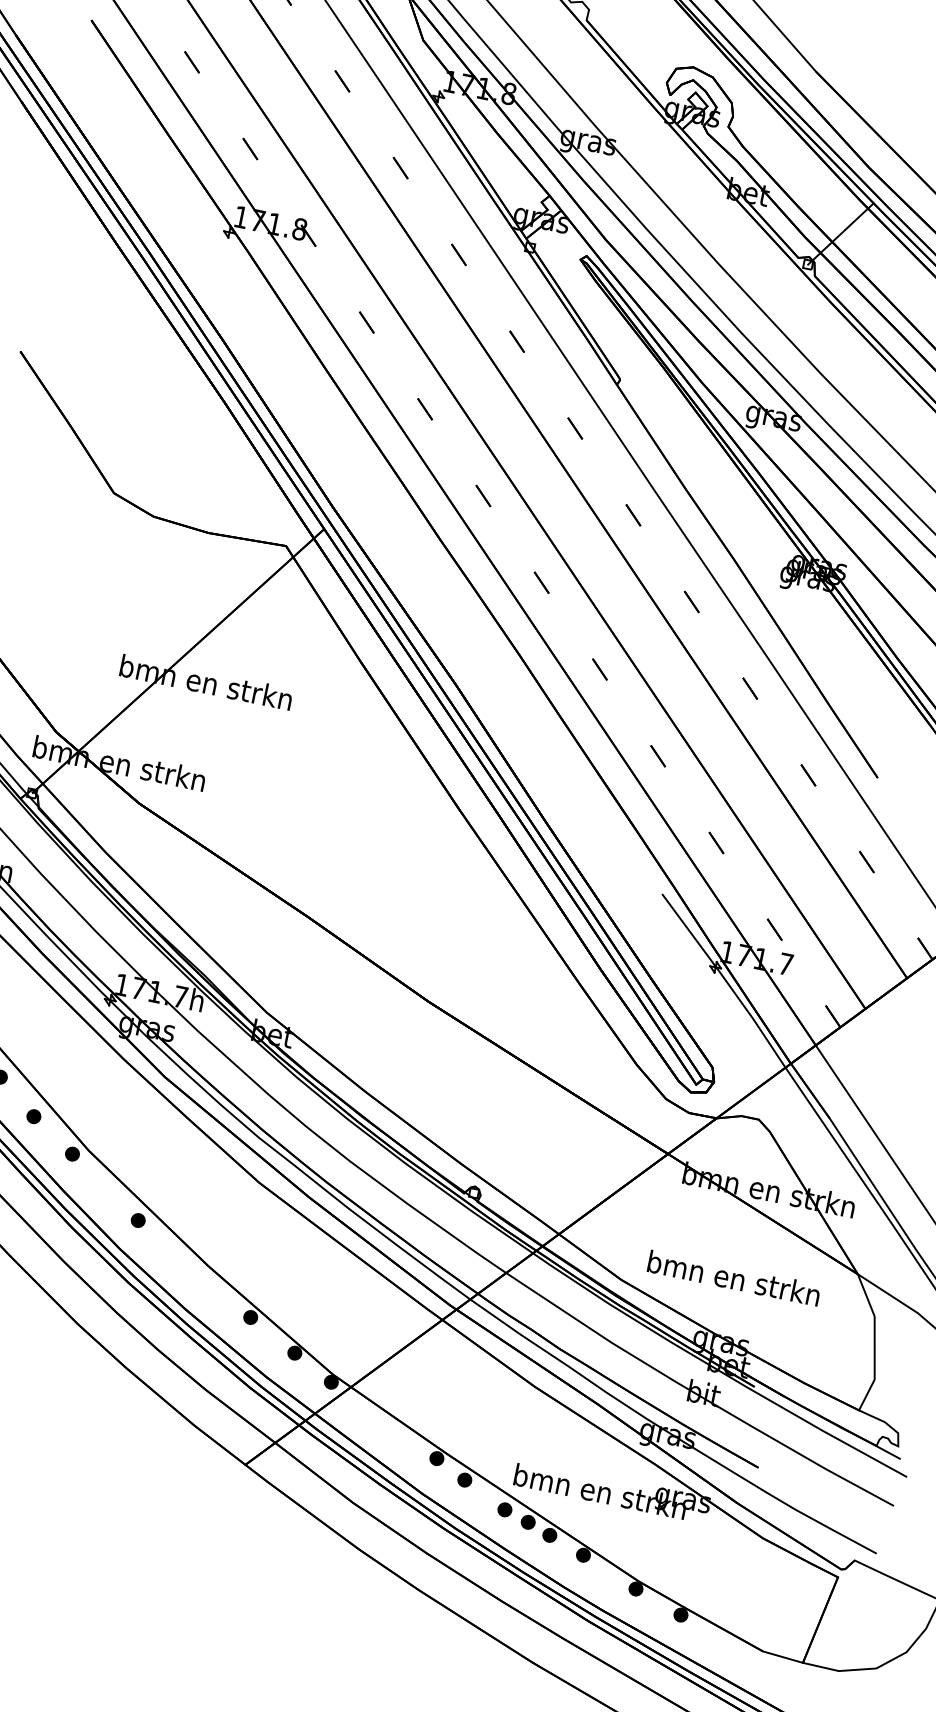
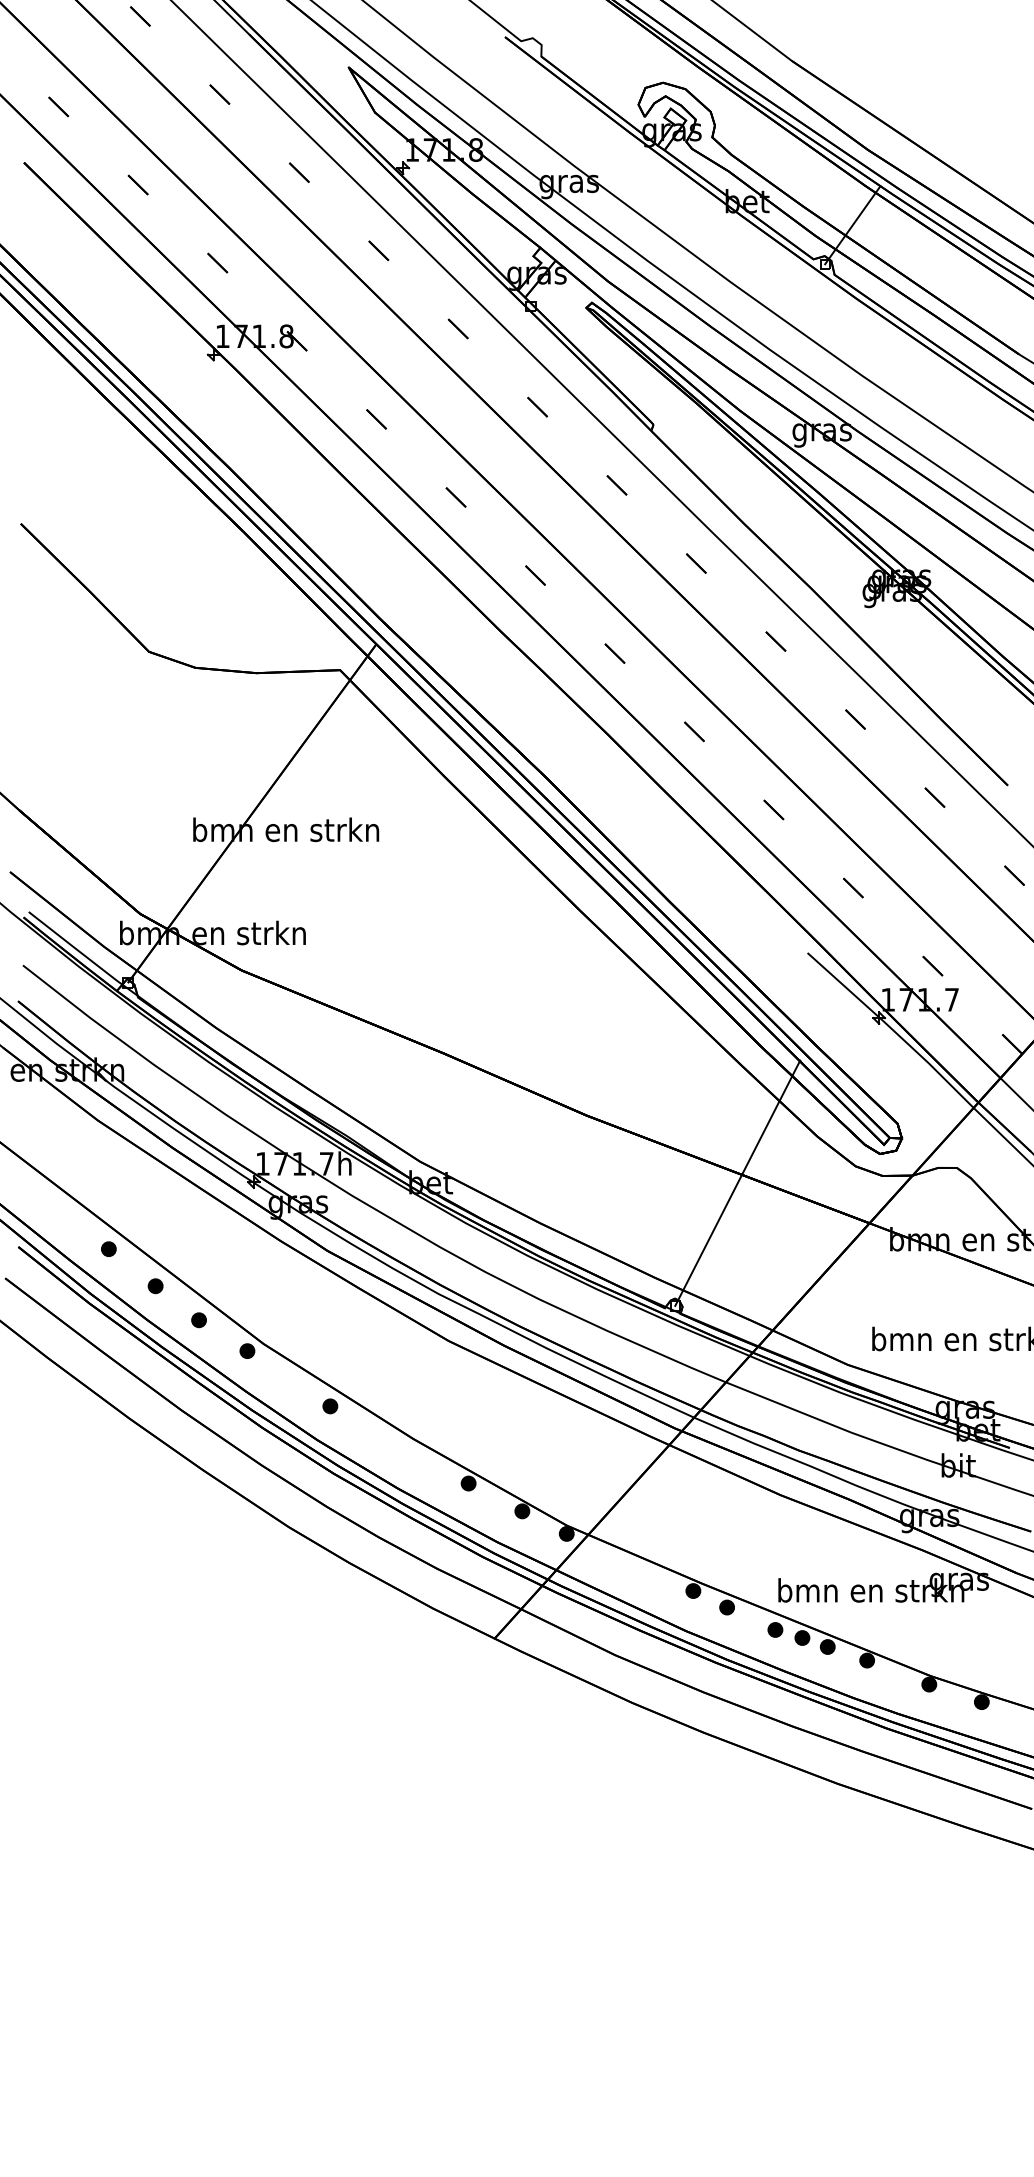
line: (554, 1091) -> (737, 1182), added

